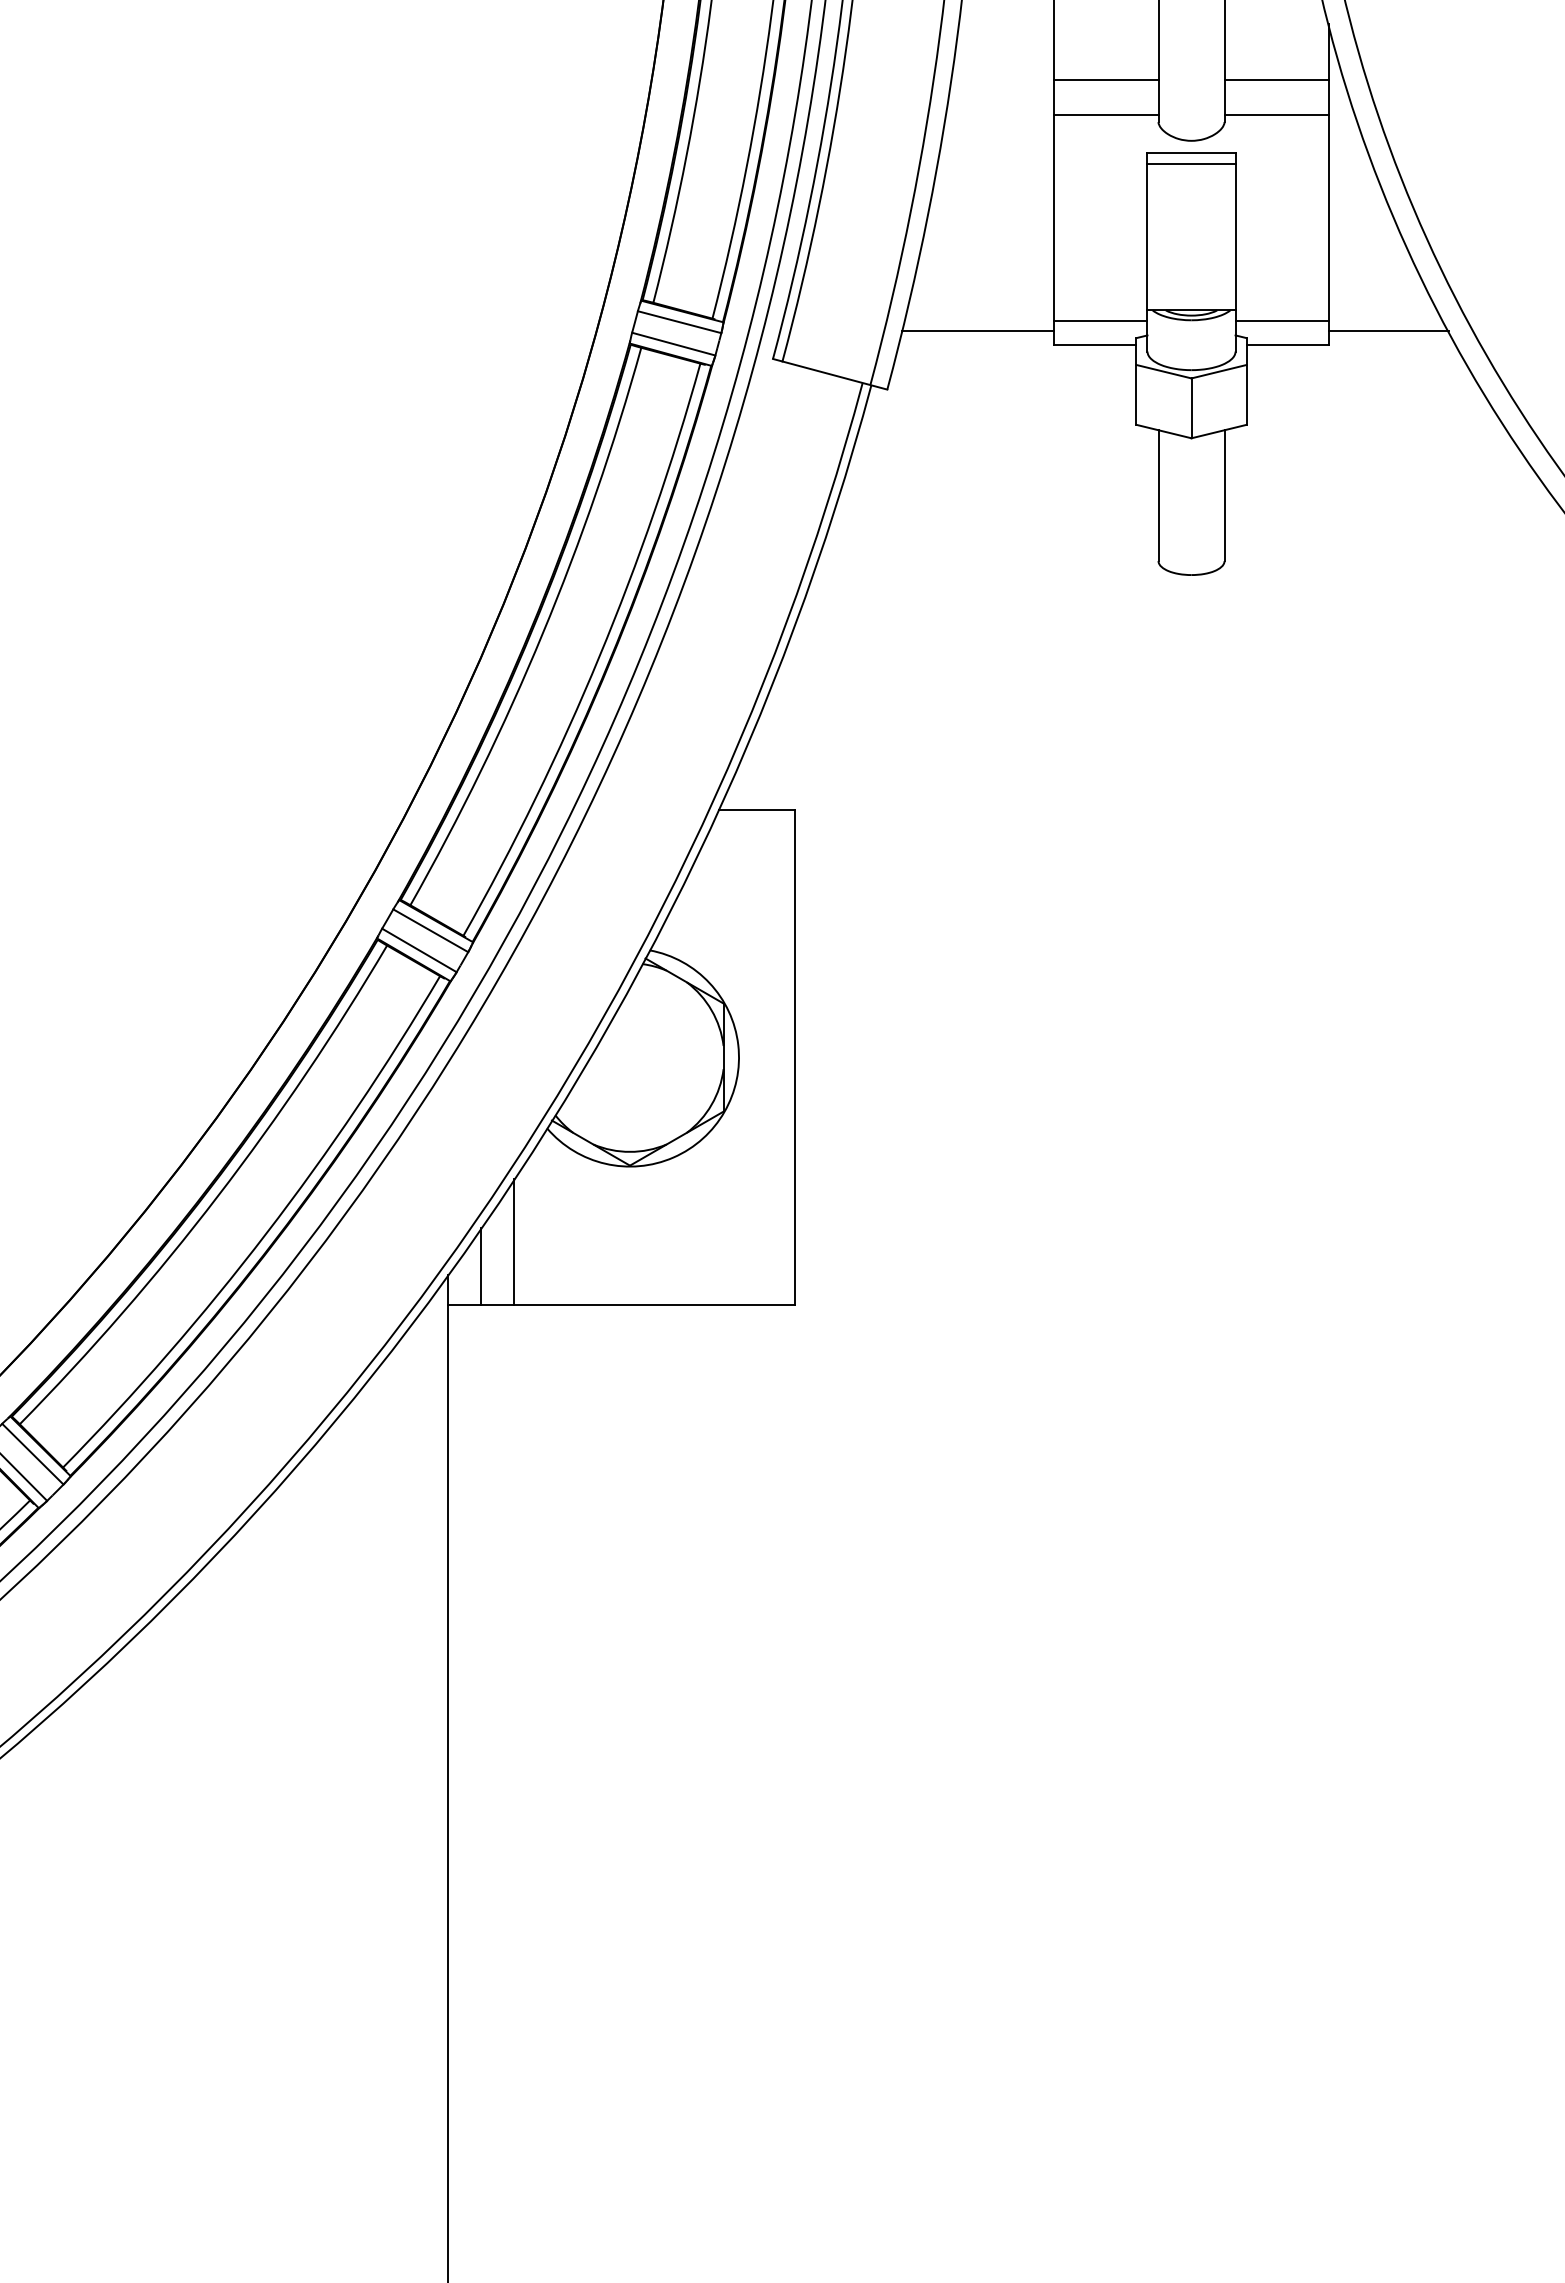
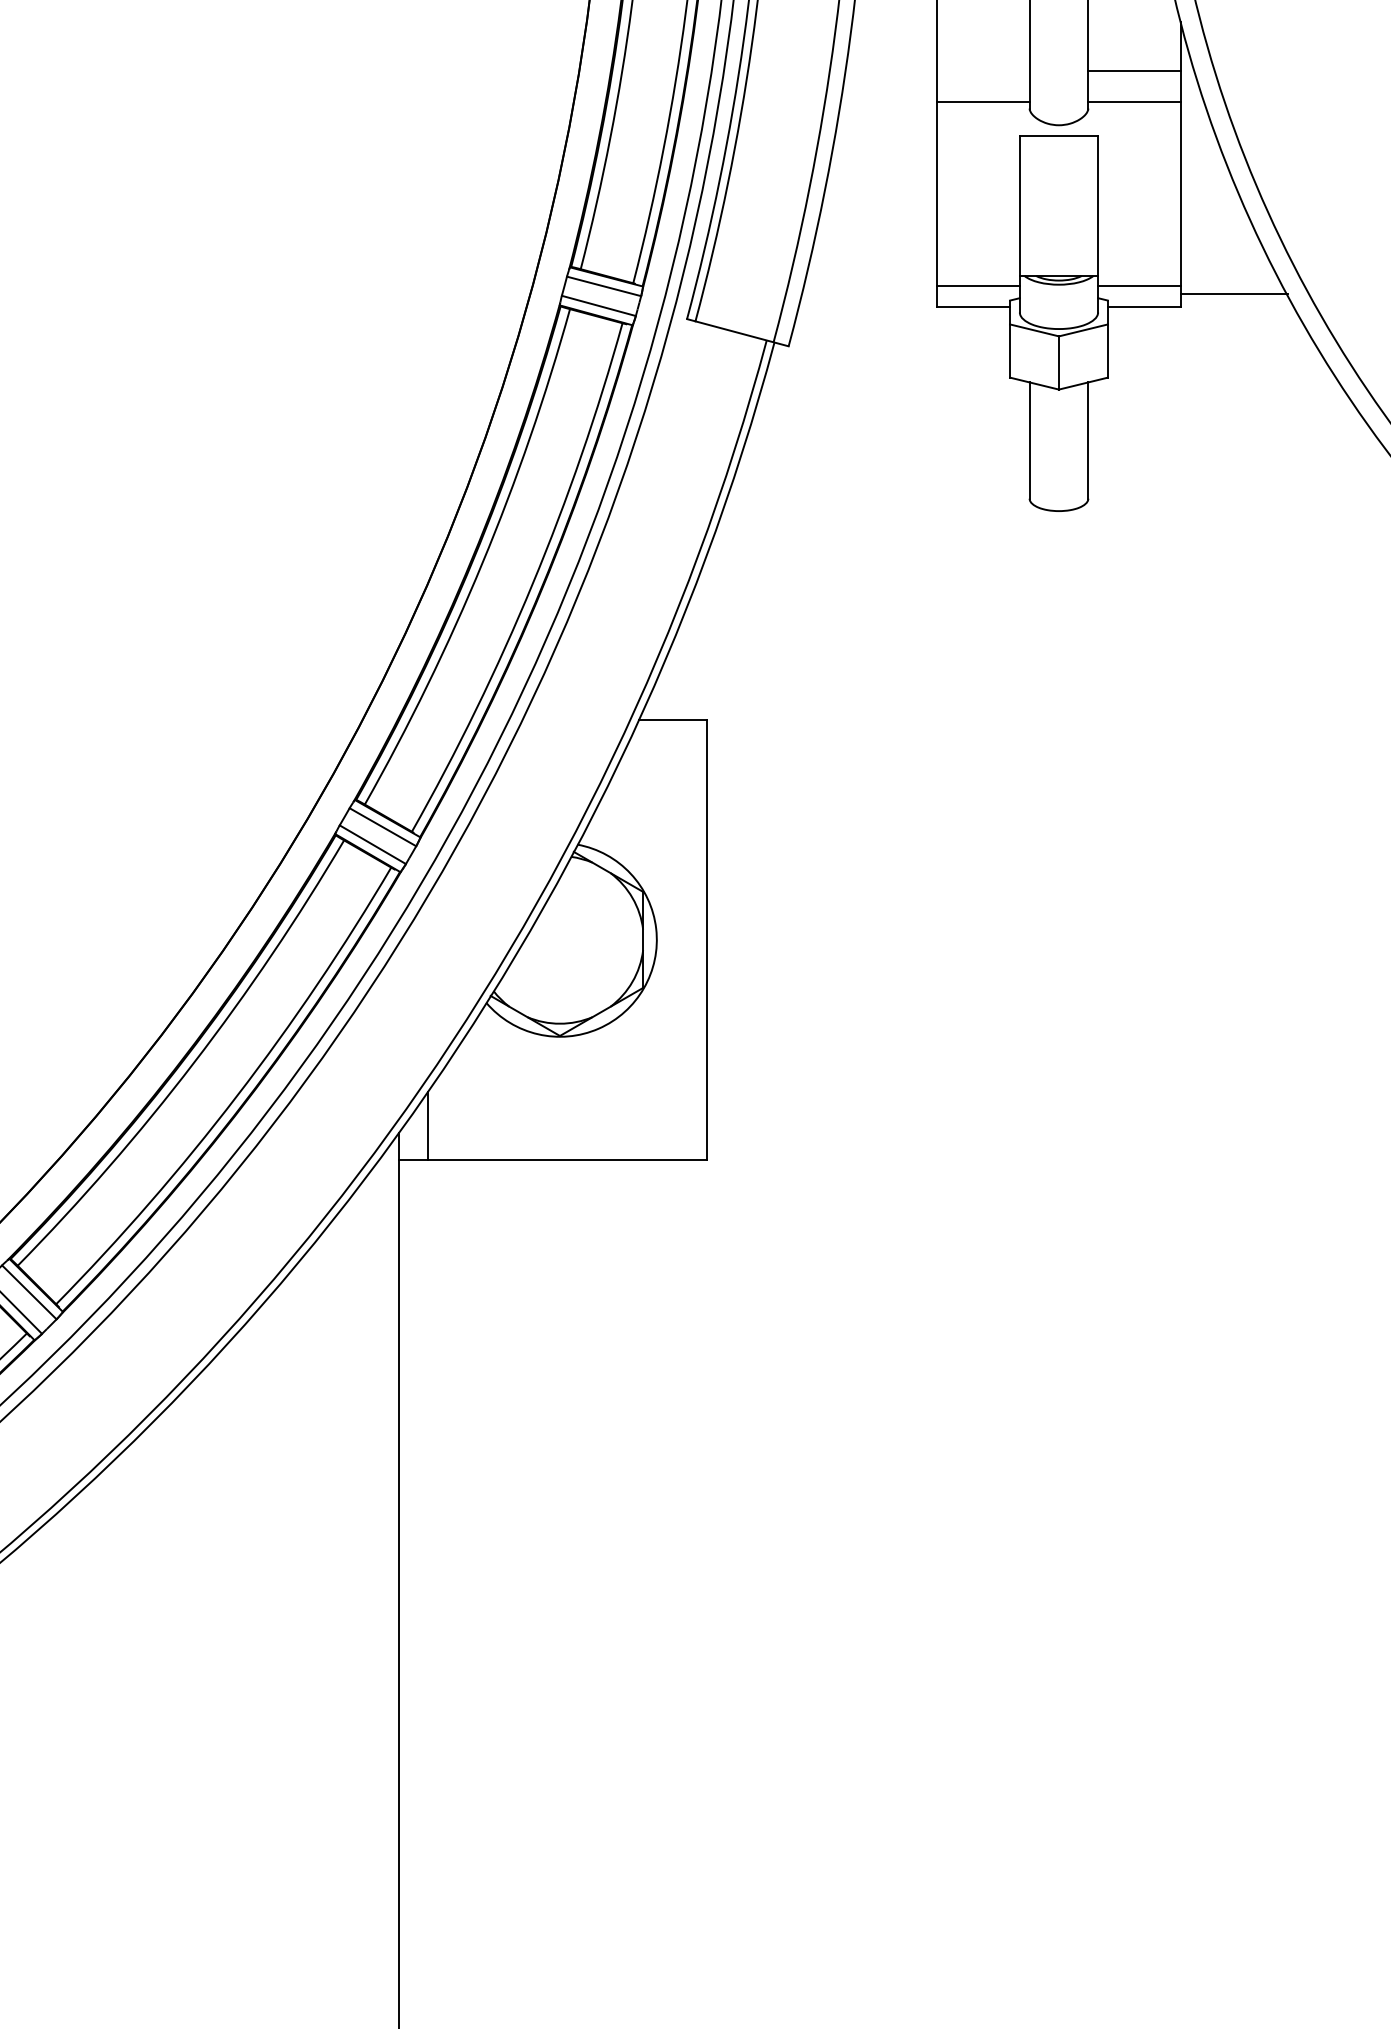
line: (1105, 80) -> (982, 71), removed
line: (1190, 164) -> (1058, 146), removed
line: (977, 331) -> (868, 294), removed
line: (514, 1242) -> (457, 1104), removed

